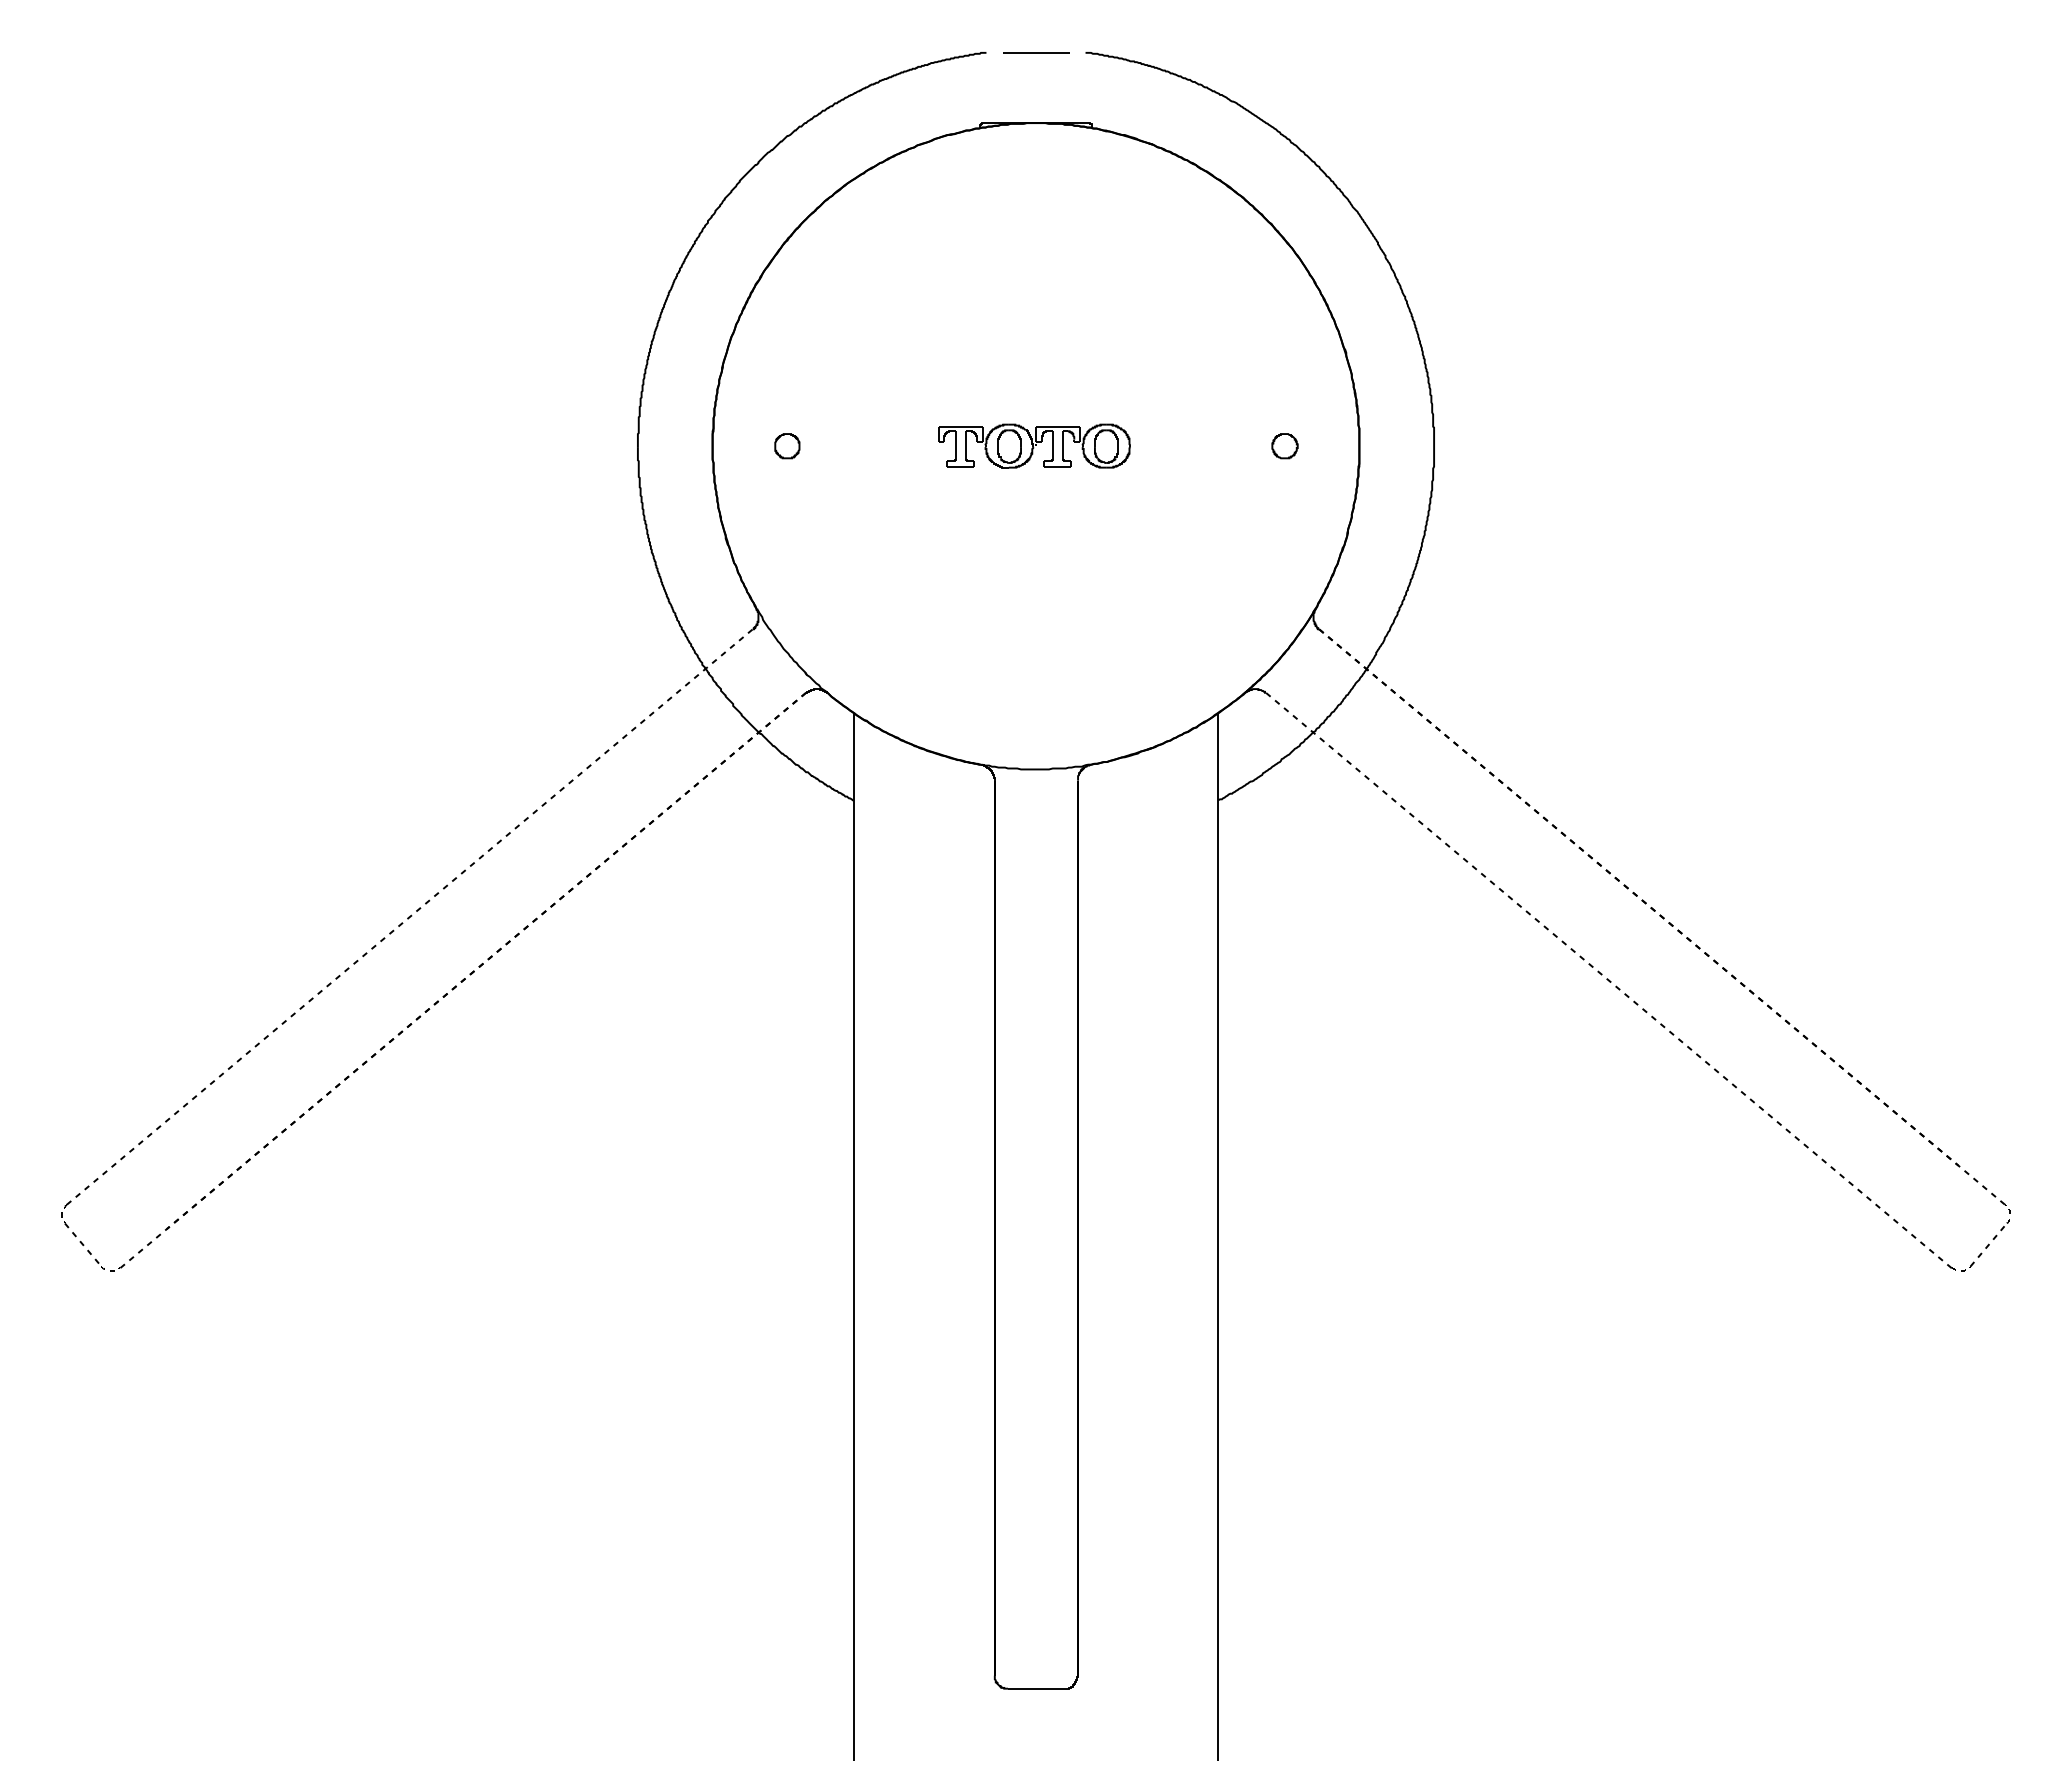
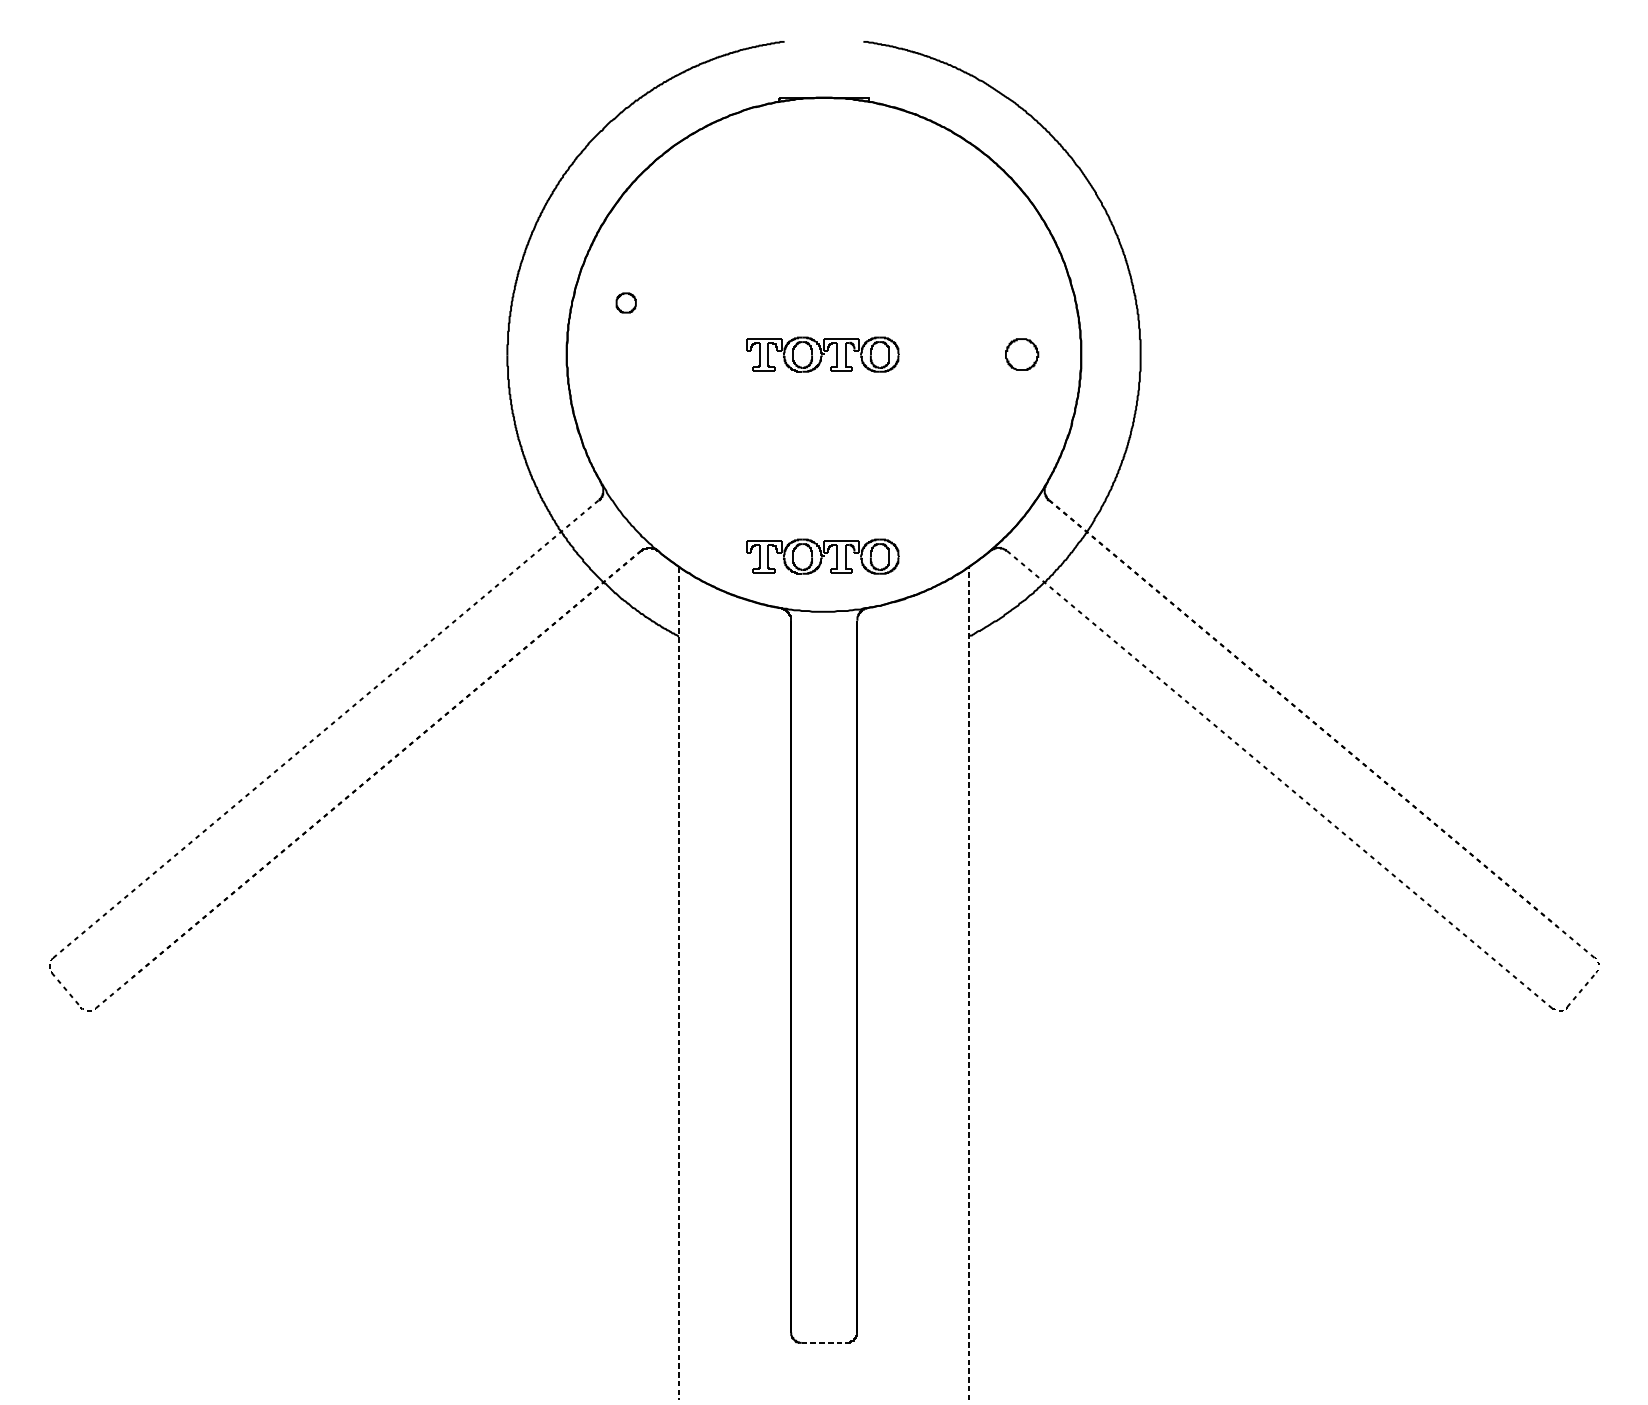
line: (1036, 52) -> (824, 41), removed
part: (787, 446) -> (626, 303), moved
part: (1284, 446) -> (1021, 354), size x1.6
part: (1034, 699) -> (822, 556), added
line: (853, 1237) -> (678, 984), solid -> dashed
line: (1218, 1237) -> (969, 984), solid -> dashed
line: (1036, 1688) -> (824, 1342), solid -> dashed

